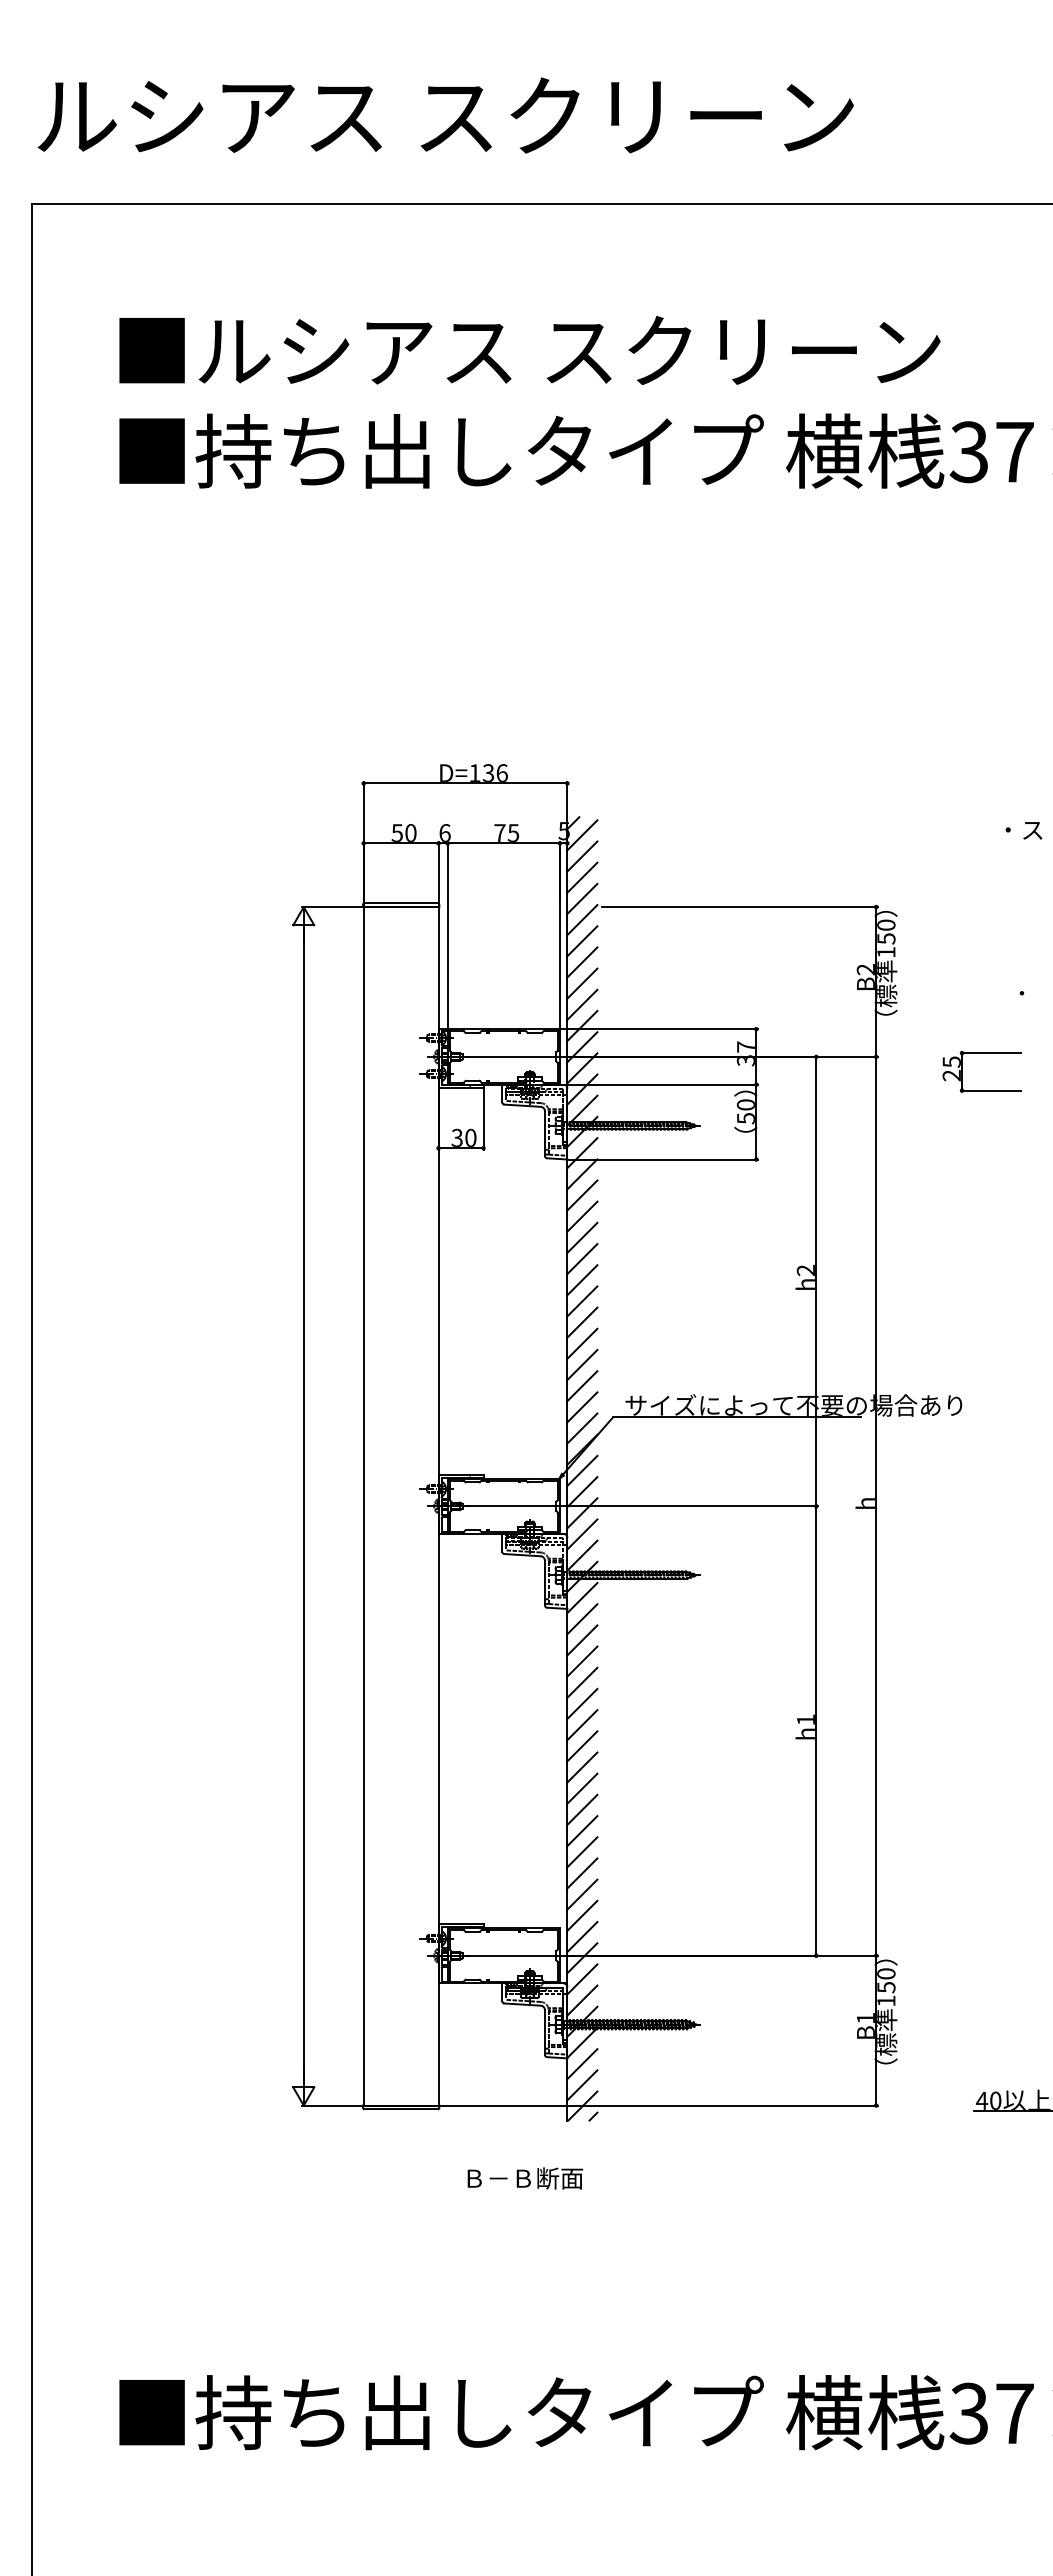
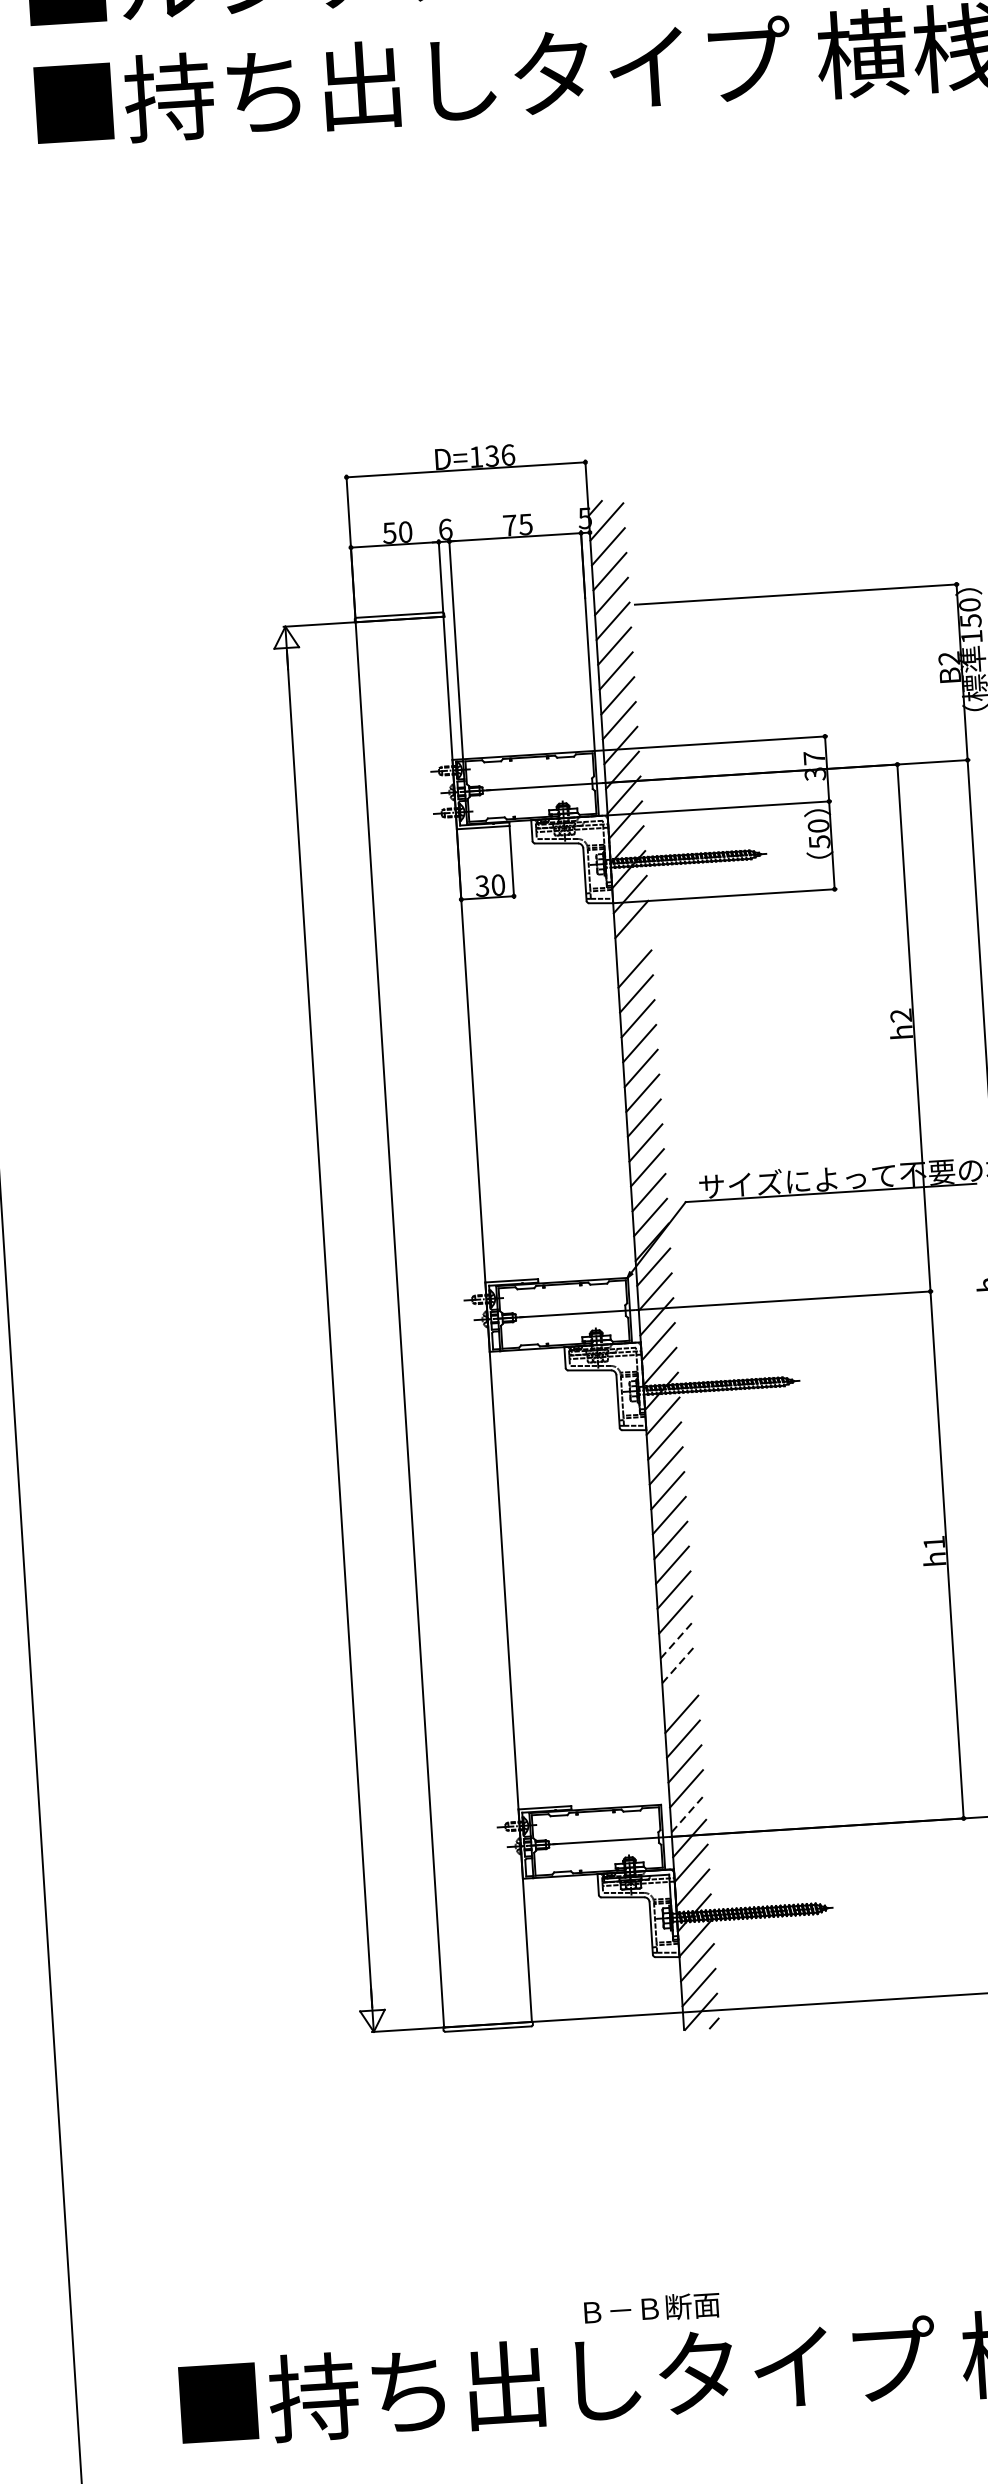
line: (582, 1195) -> (633, 944), removed
line: (582, 1788) -> (677, 1639), solid -> dashed
line: (582, 1809) -> (678, 1664), solid -> dashed
line: (582, 1831) -> (680, 1689), removed
line: (582, 1936) -> (688, 1813), solid -> dashed
text: (525, 2178) -> (652, 2308), moved

